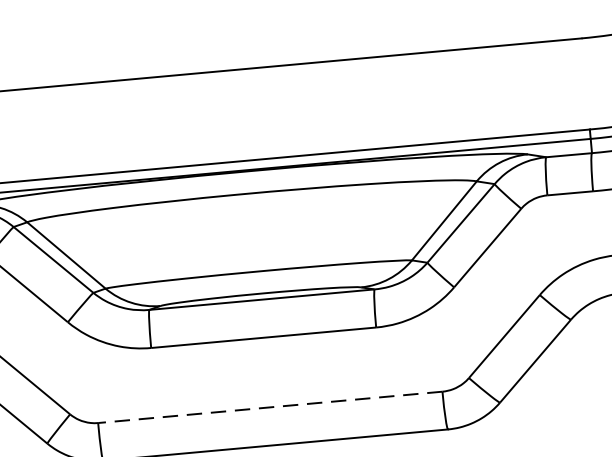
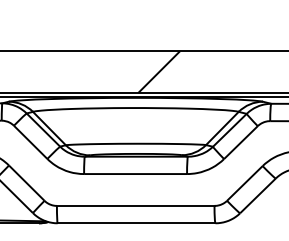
hatch: (293, 111) -> (158, 72), added
line: (269, 406) -> (135, 205), dashed -> solid

